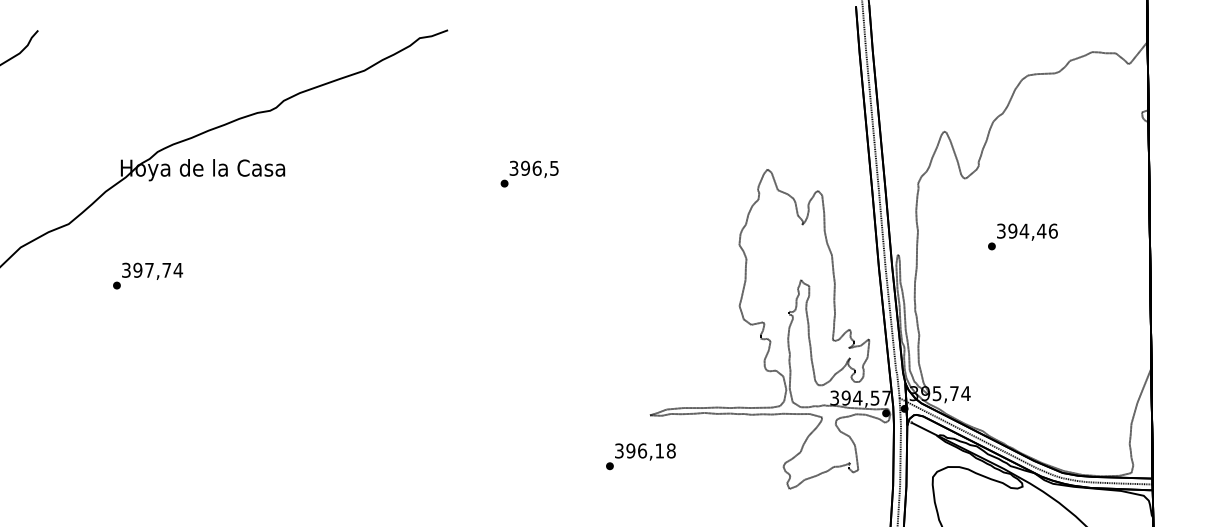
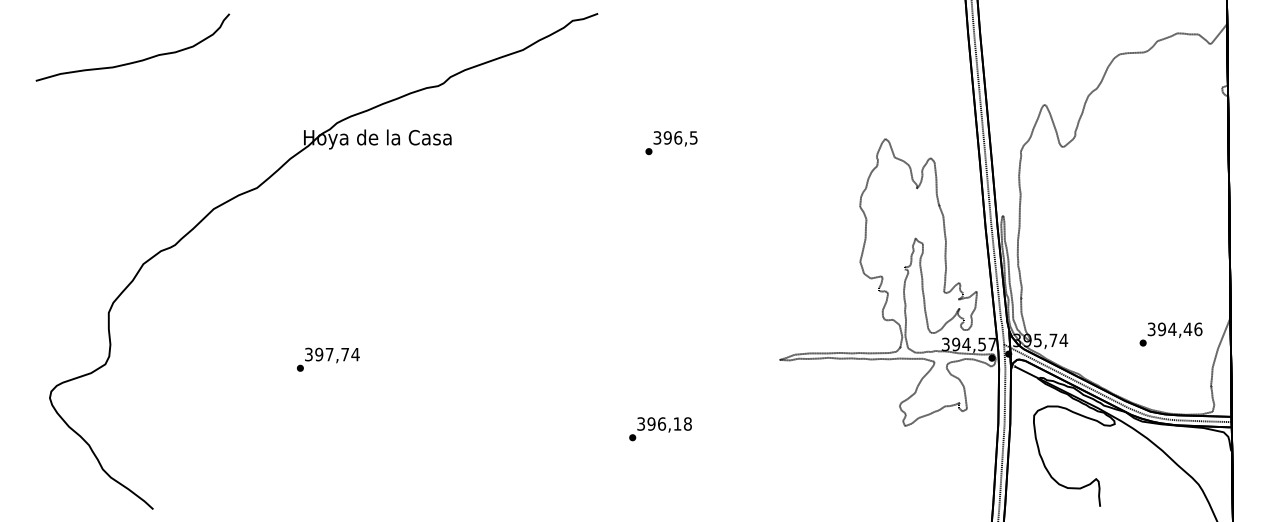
text: (1022, 236) -> (1170, 334), moved
text: (148, 275) -> (328, 359), moved
text: (640, 457) -> (660, 429), moved

